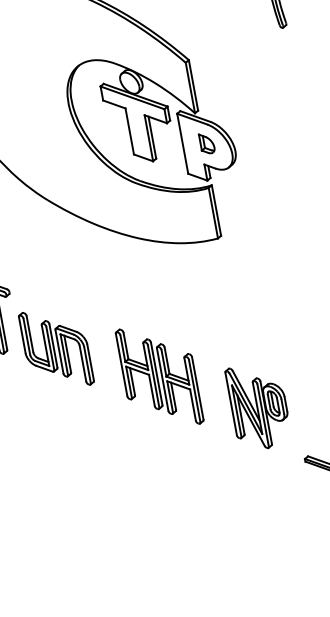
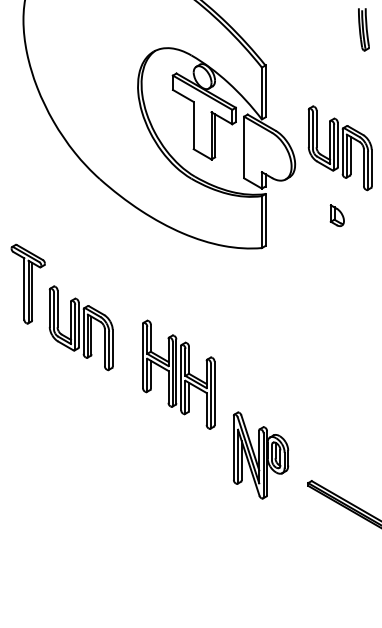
part: (275, 127) -> (339, 148), added
part: (206, 143) -> (336, 215), moved
part: (259, 406) -> (261, 455), moved

